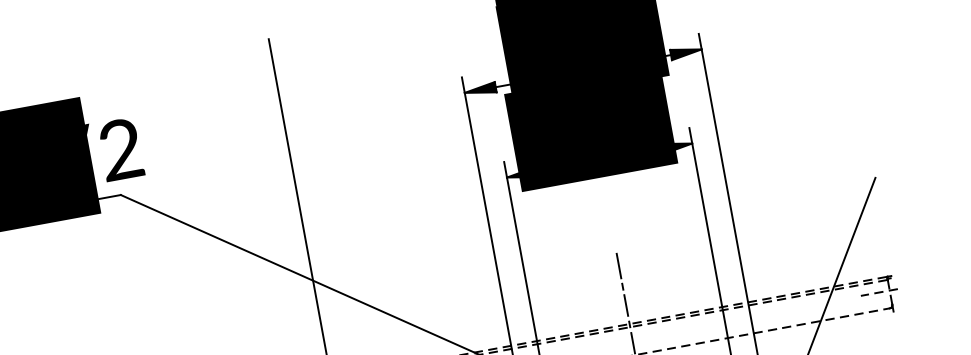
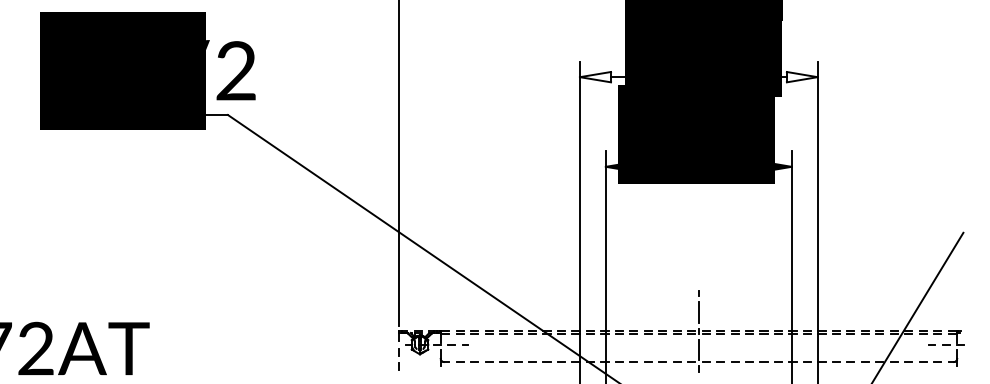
fill: (685, 52) -> (801, 77), removed
fill: (480, 90) -> (595, 77), removed
line: (618, 265) -> (698, 272), removed

